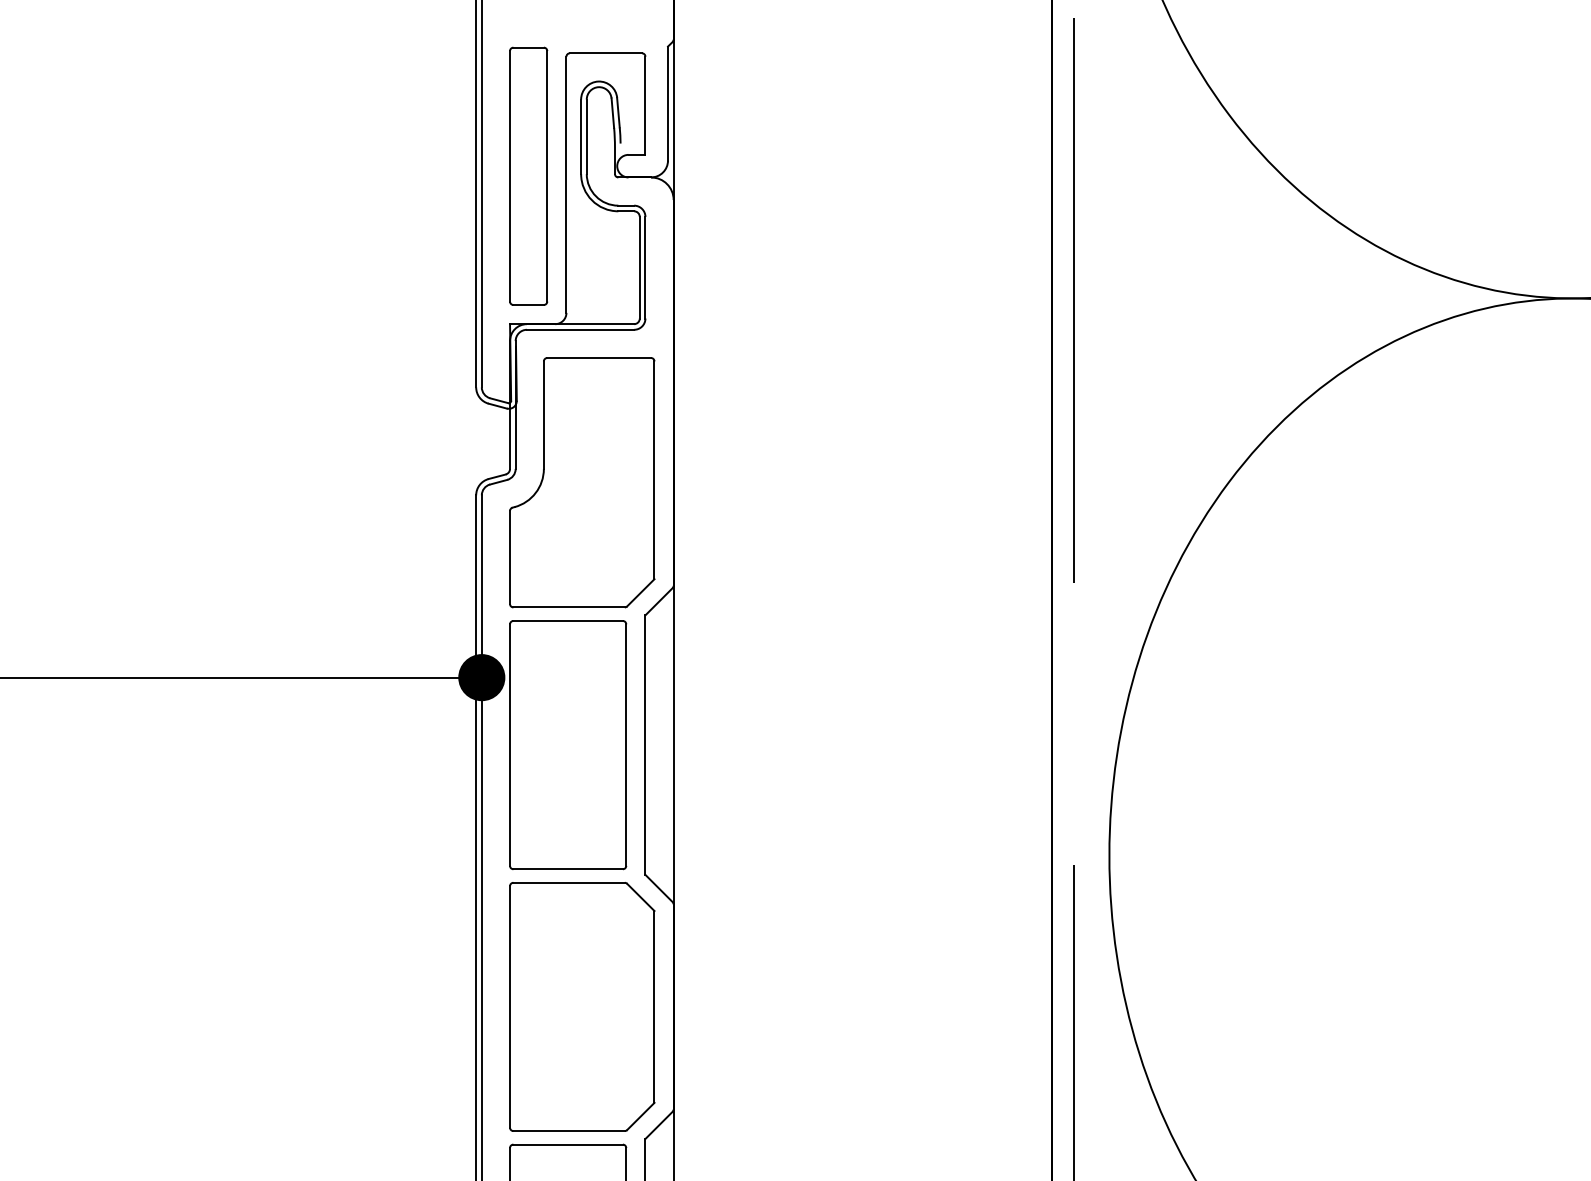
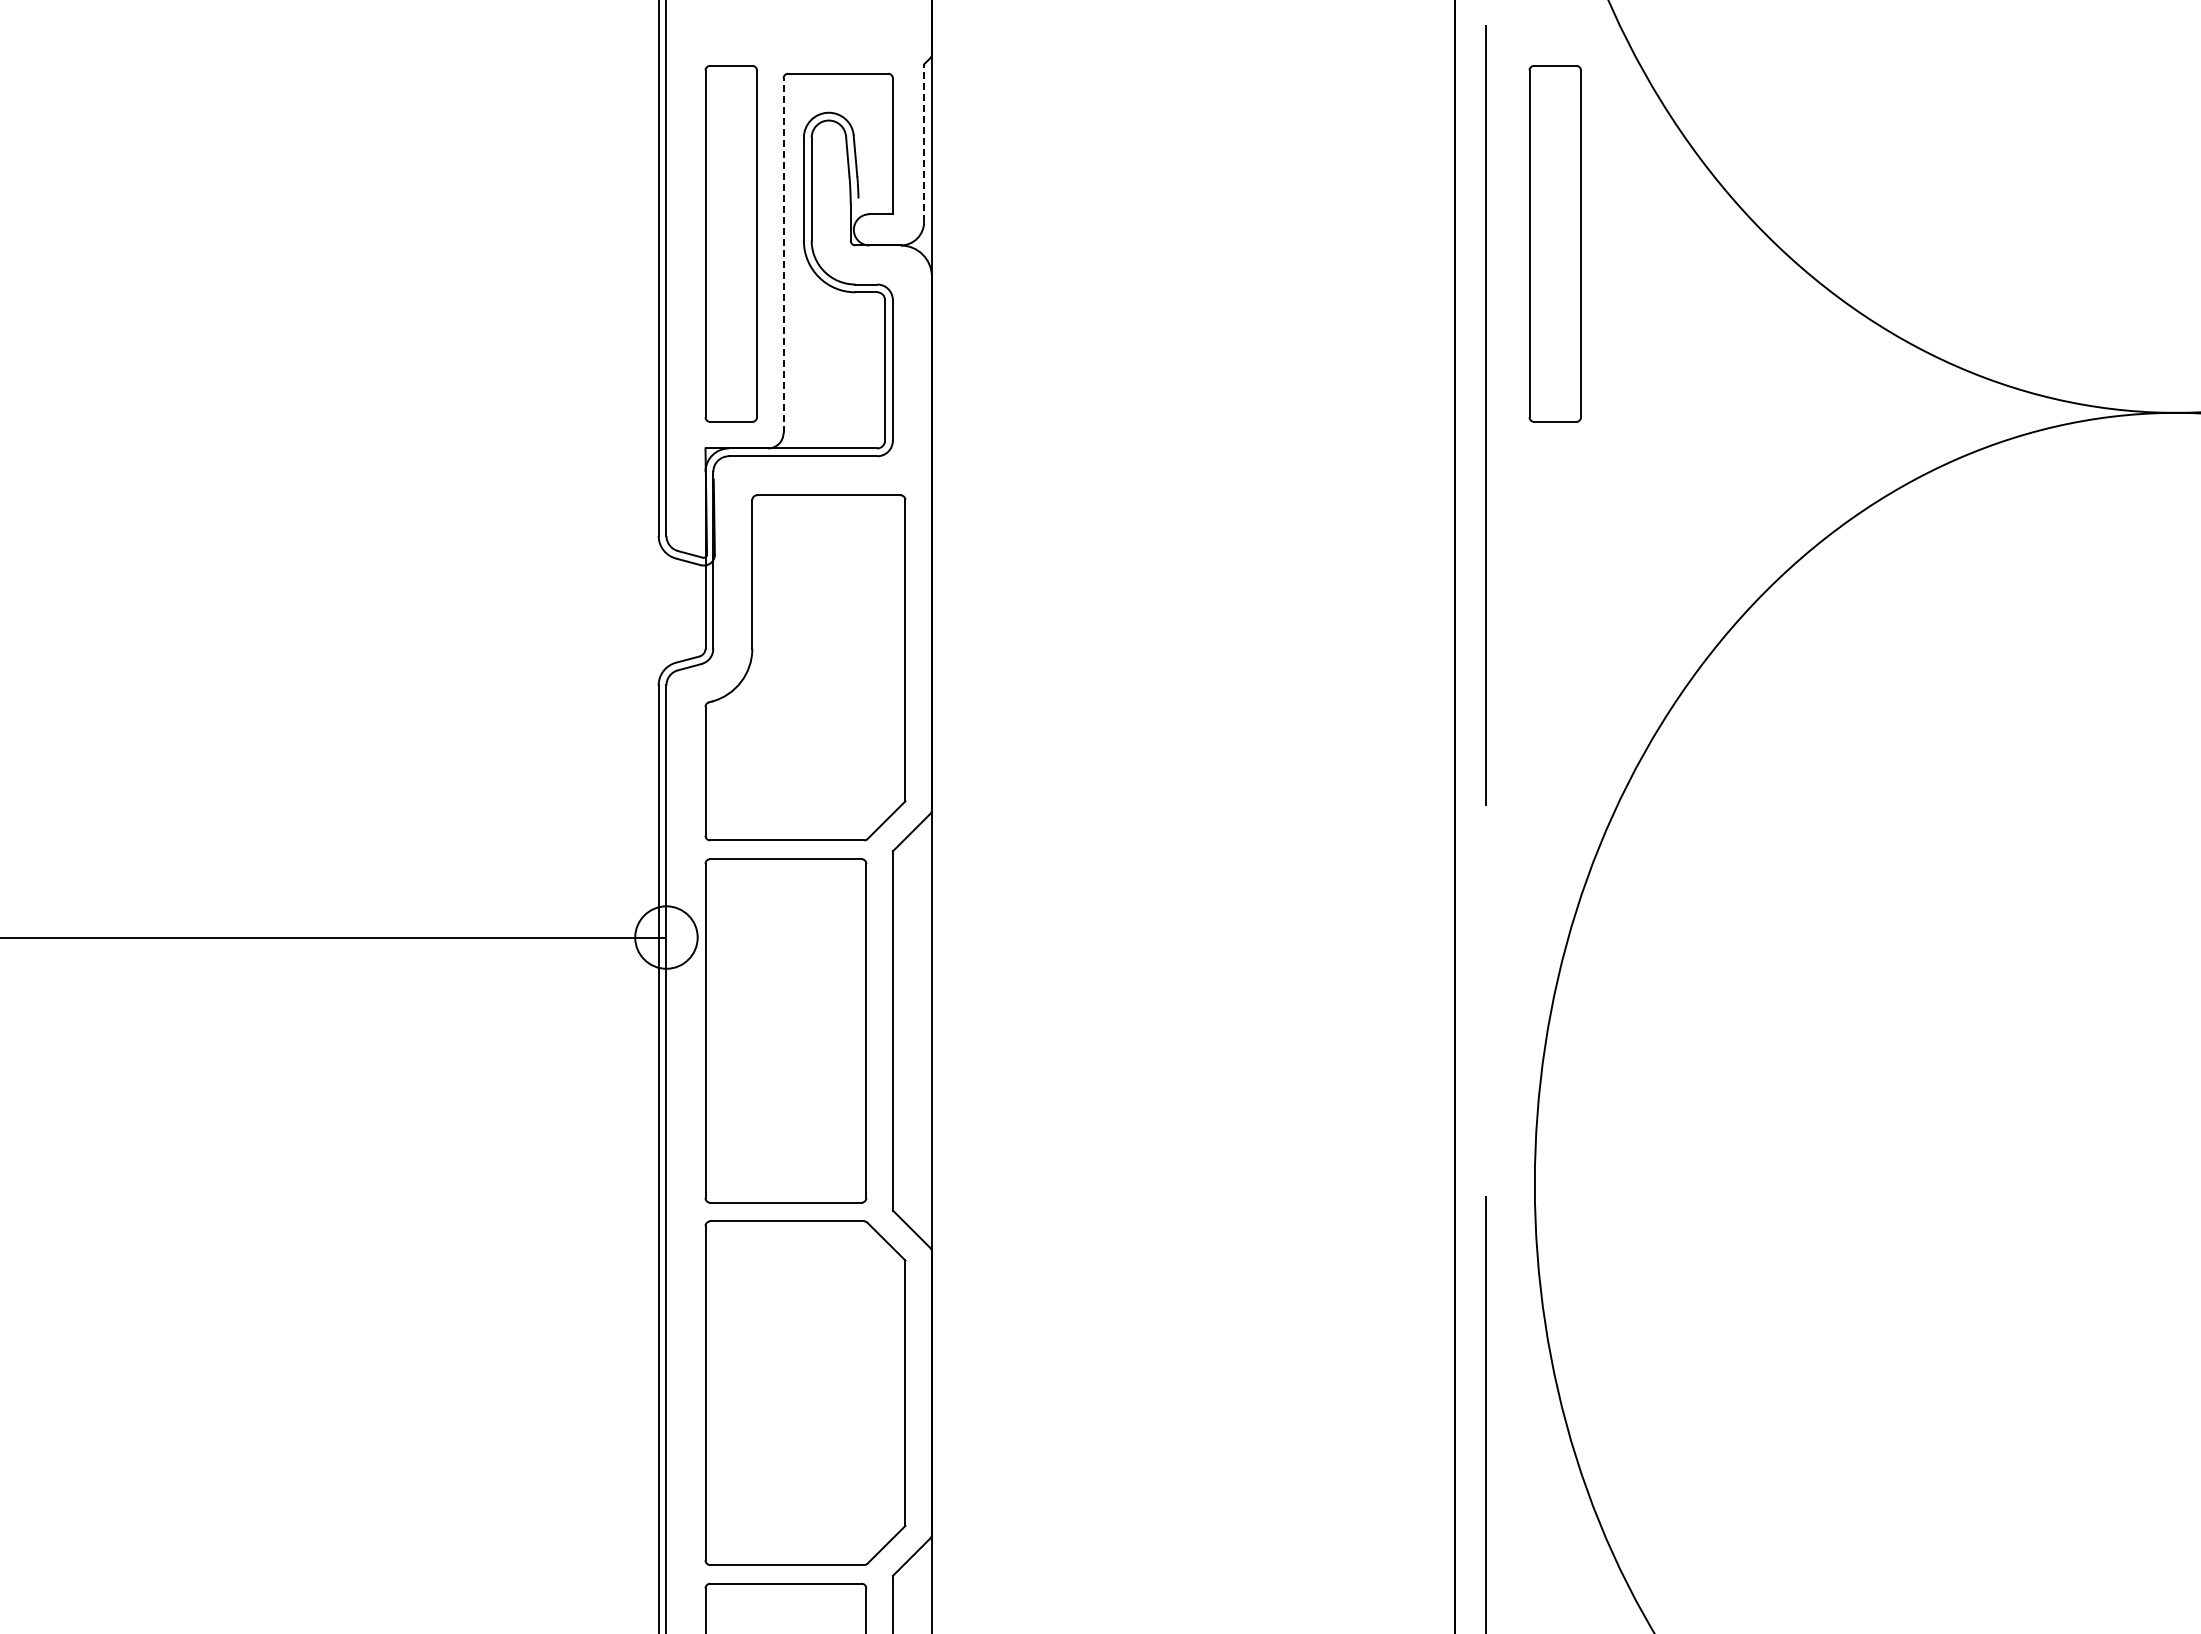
line: (668, 103) -> (924, 143), solid -> dashed
part: (1123, 176) -> (1554, 243), added
line: (566, 184) -> (783, 255), solid -> dashed
fill: (481, 677) -> (666, 937), removed

